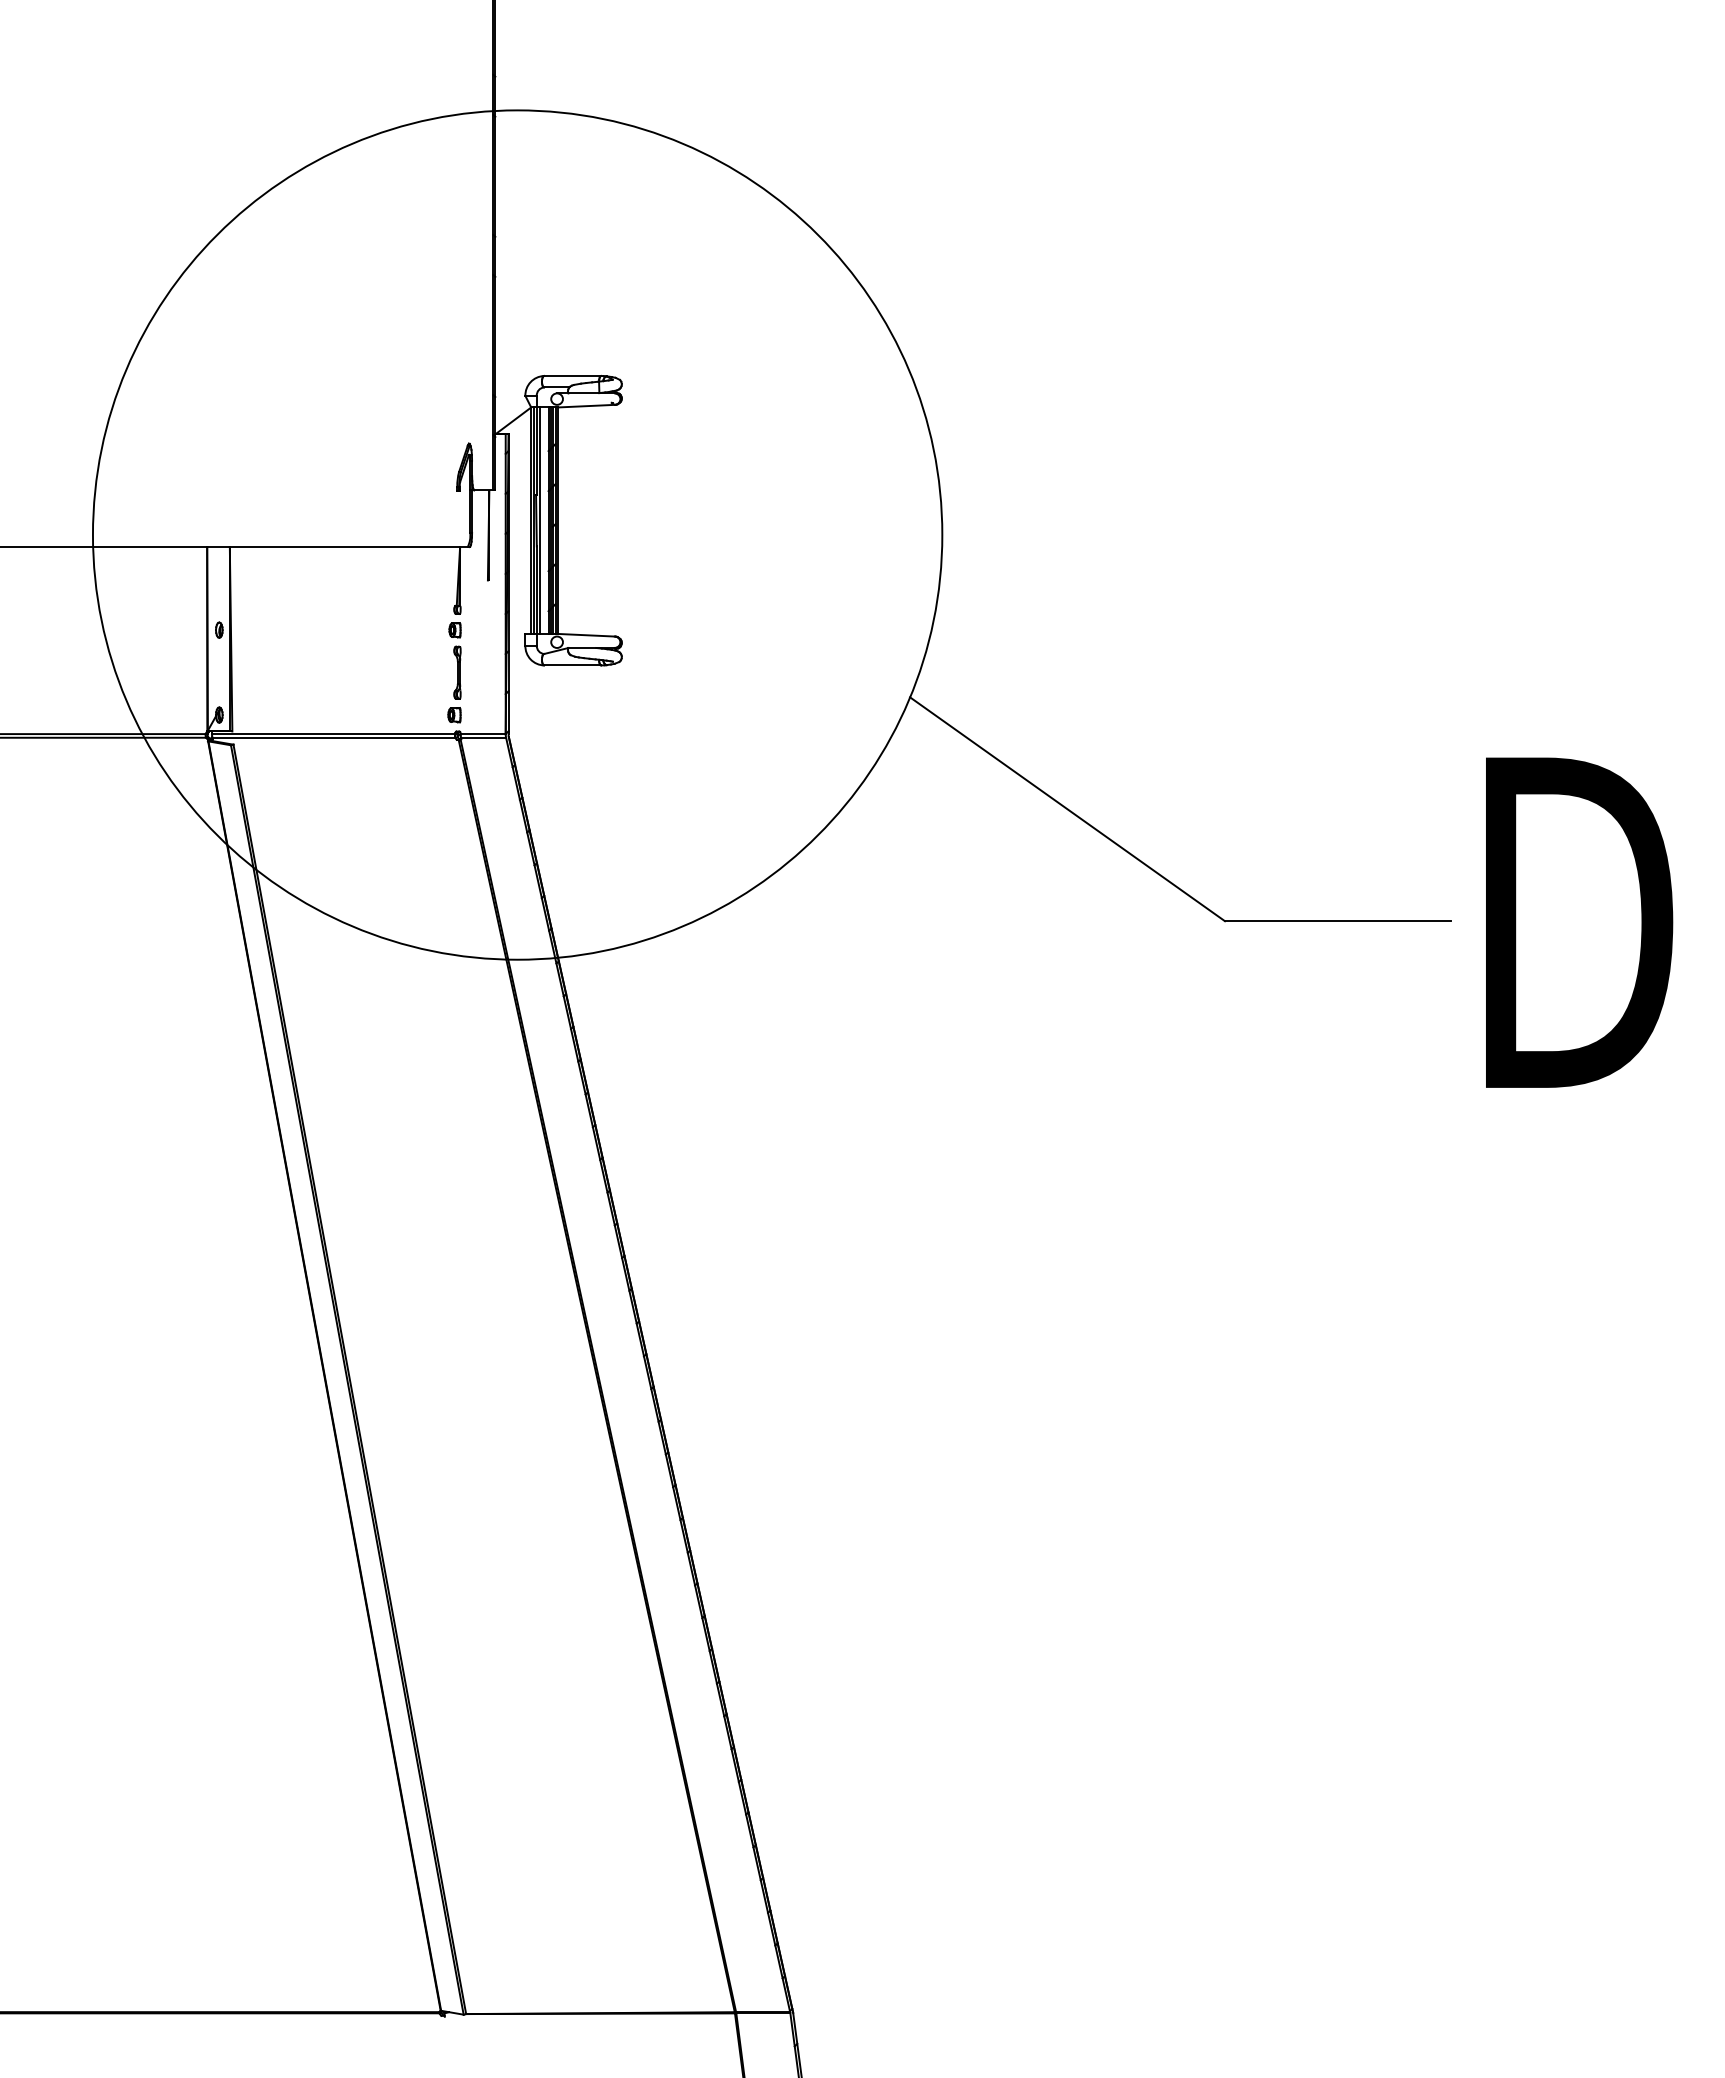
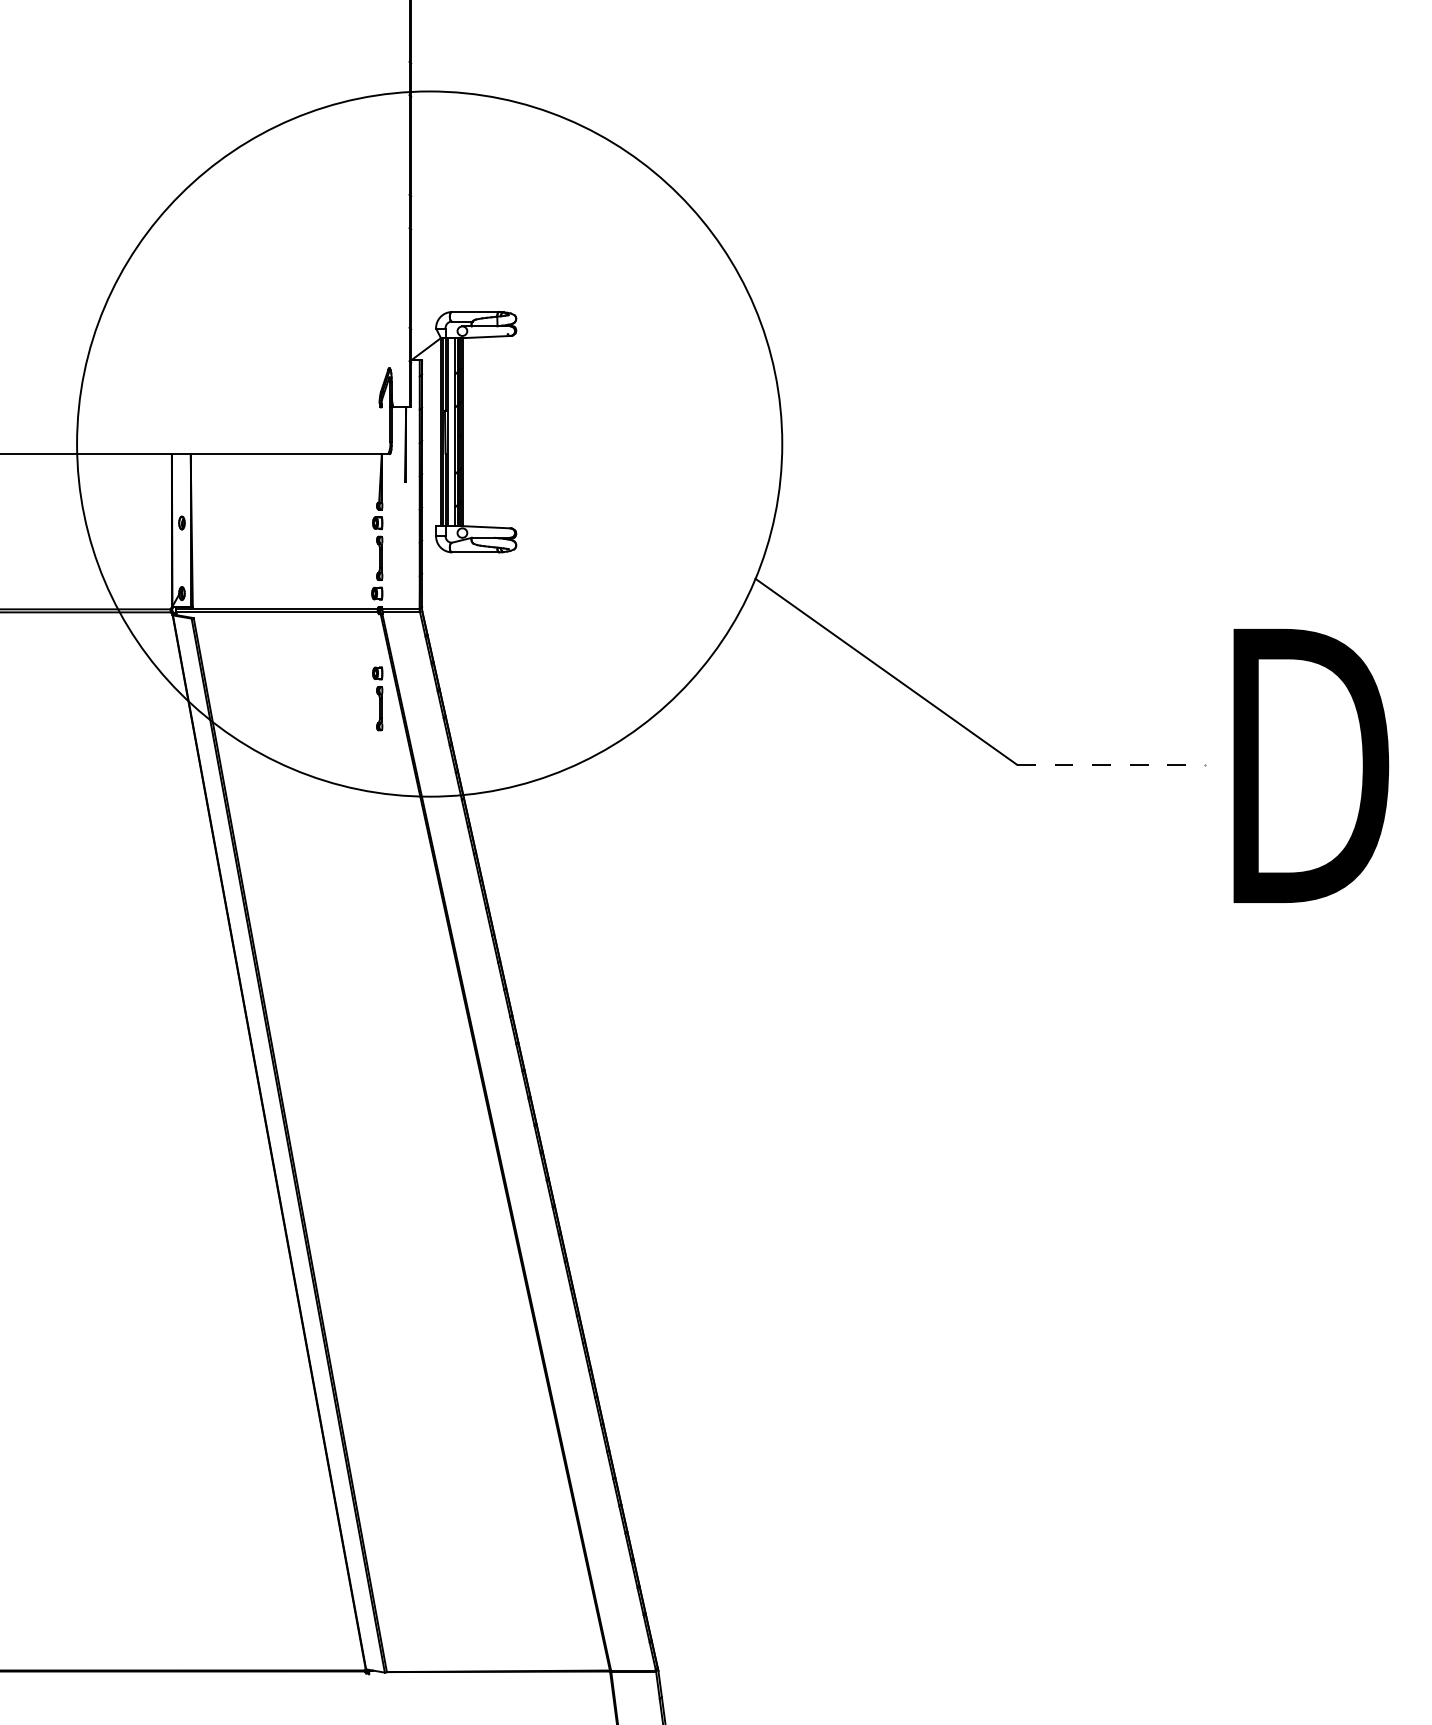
part: (454, 841) -> (377, 698), added
line: (1338, 921) -> (1111, 764), solid -> dashed

